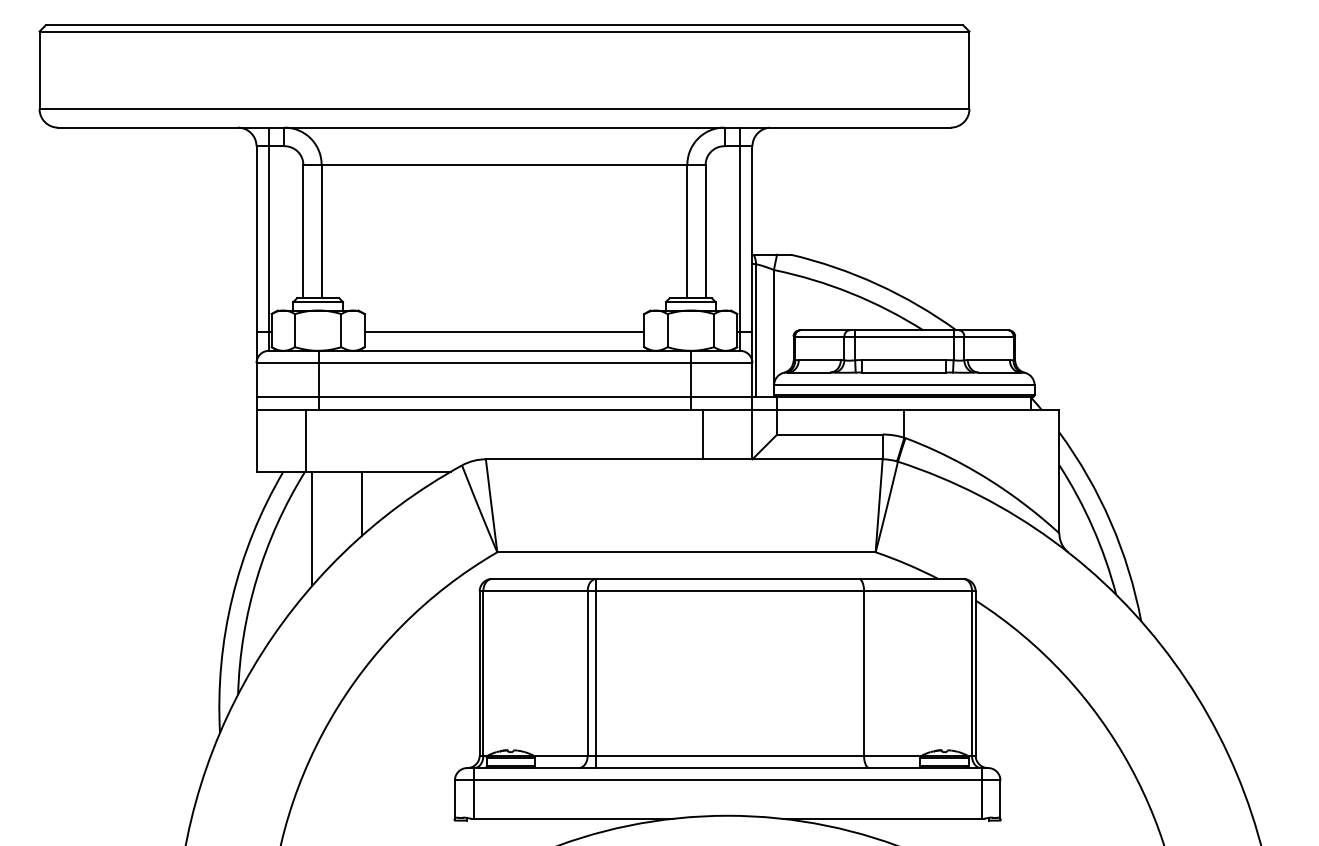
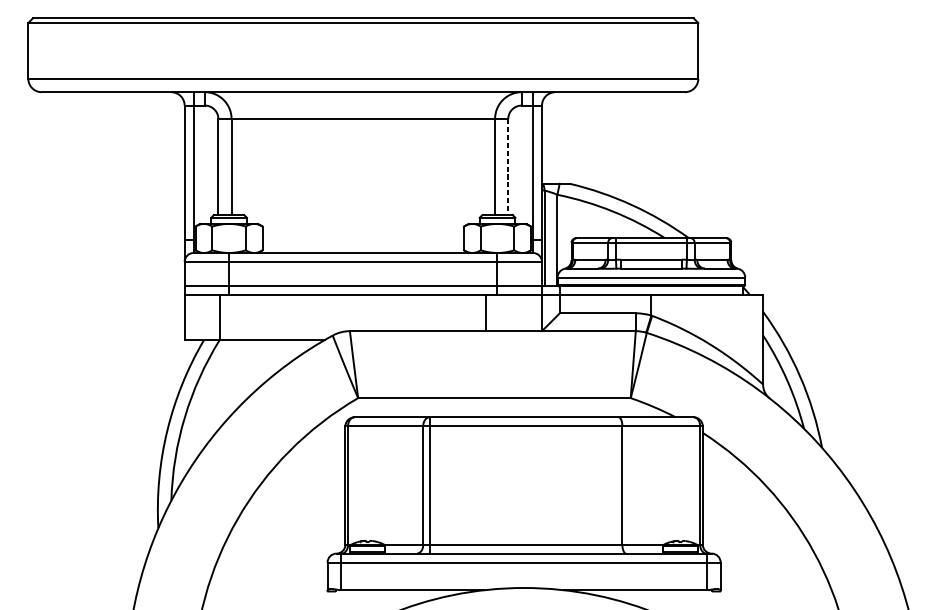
line: (705, 231) -> (508, 167), solid -> dashed
line: (504, 332) -> (363, 239), removed
line: (702, 434) -> (485, 313), moved
line: (361, 503) -> (260, 363), removed
line: (312, 528) -> (224, 381), removed

